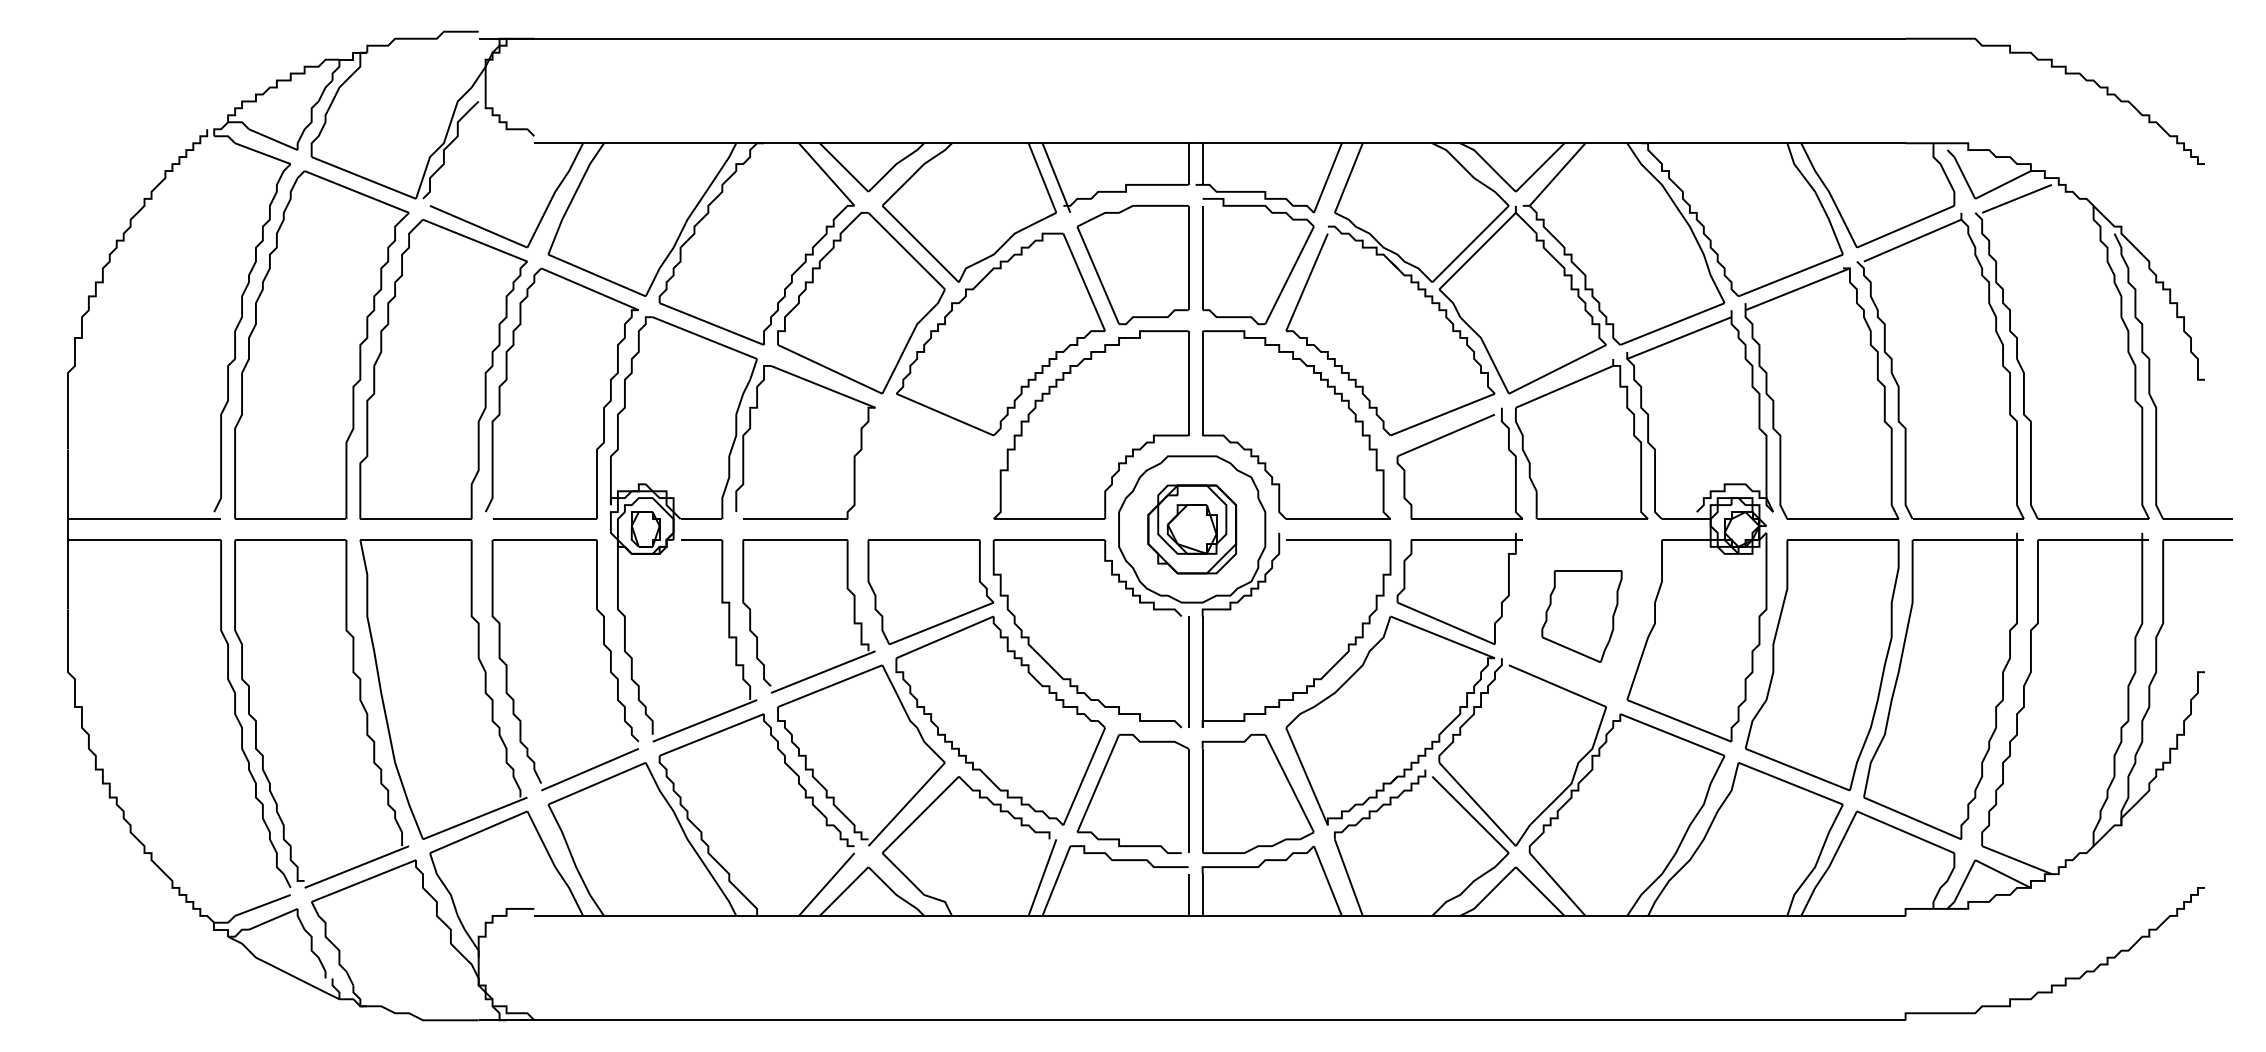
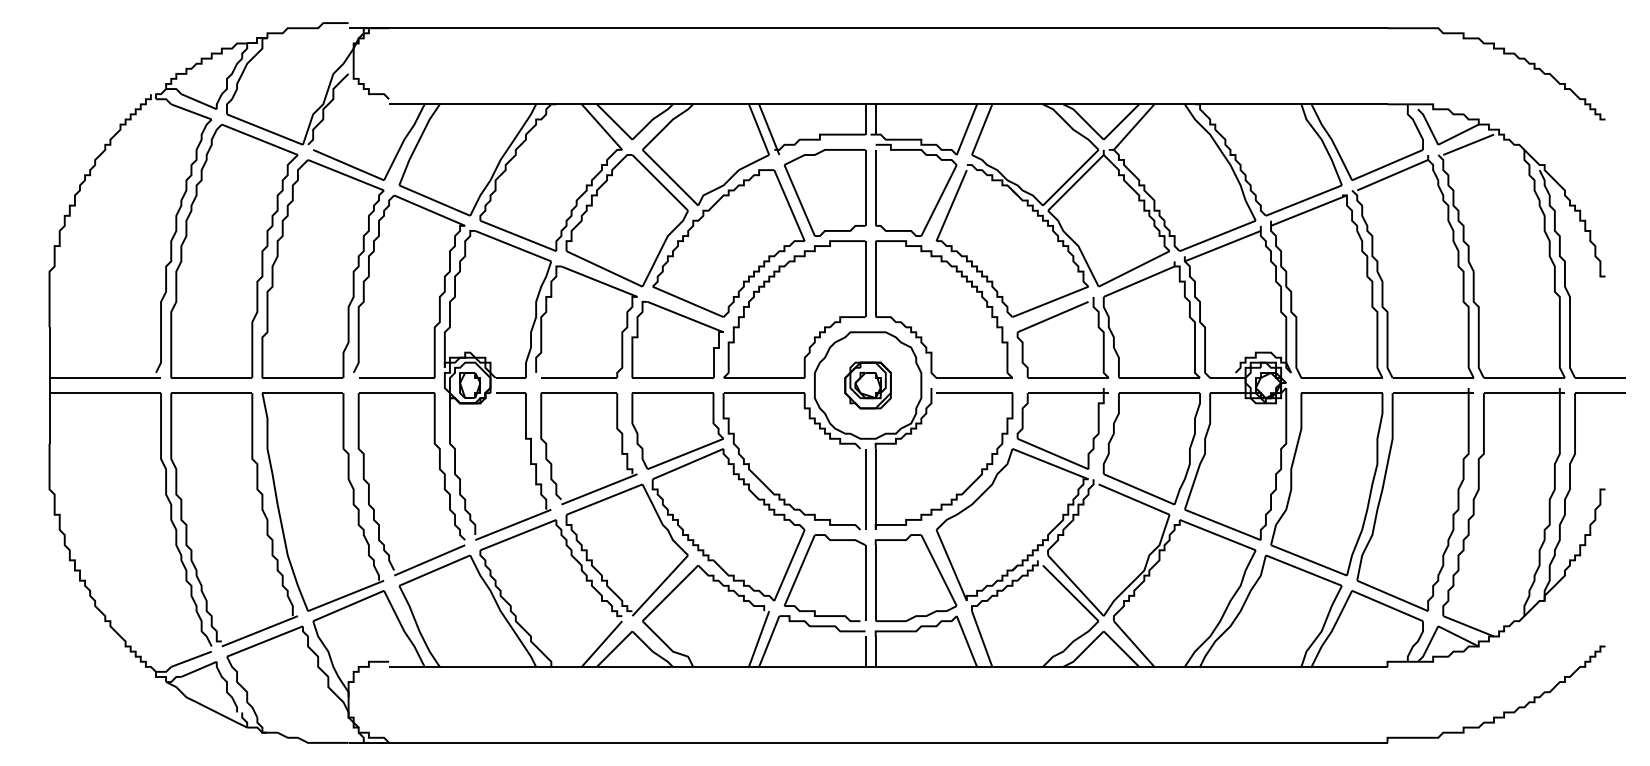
part: (930, 466) -> (677, 339), added
part: (1191, 529) -> (867, 385), size x0.71
part: (1581, 616) -> (1151, 448), size x1.67

